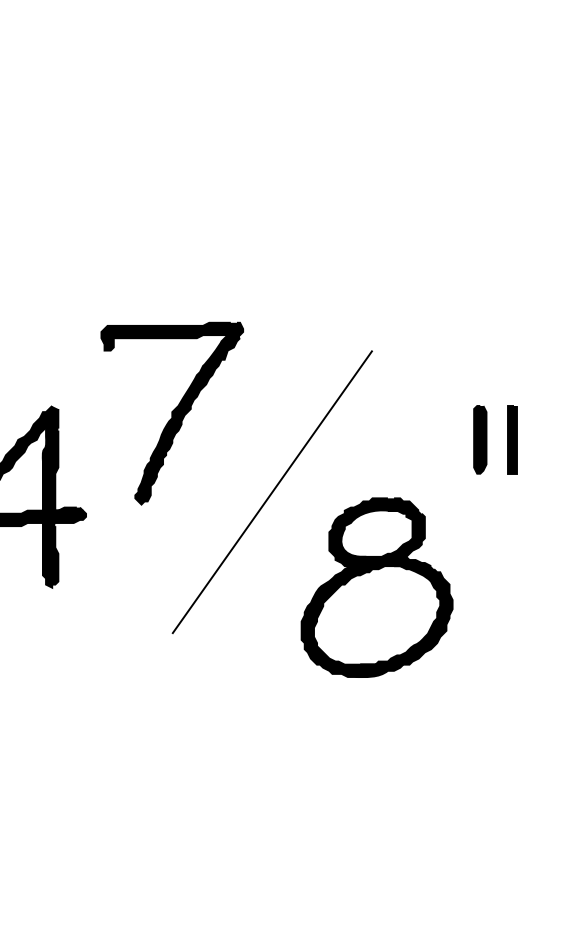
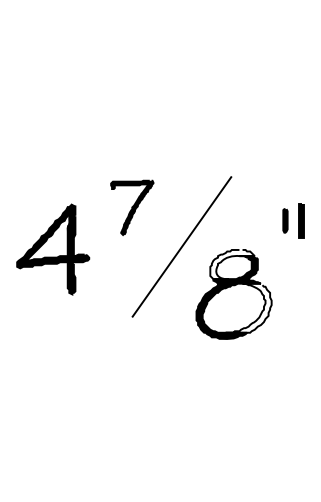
part: (173, 413) -> (132, 207), size x0.6
part: (480, 439) -> (285, 220), size x0.7
fill: (373, 527) -> (232, 264), removed
fill: (406, 613) -> (248, 307), removed

